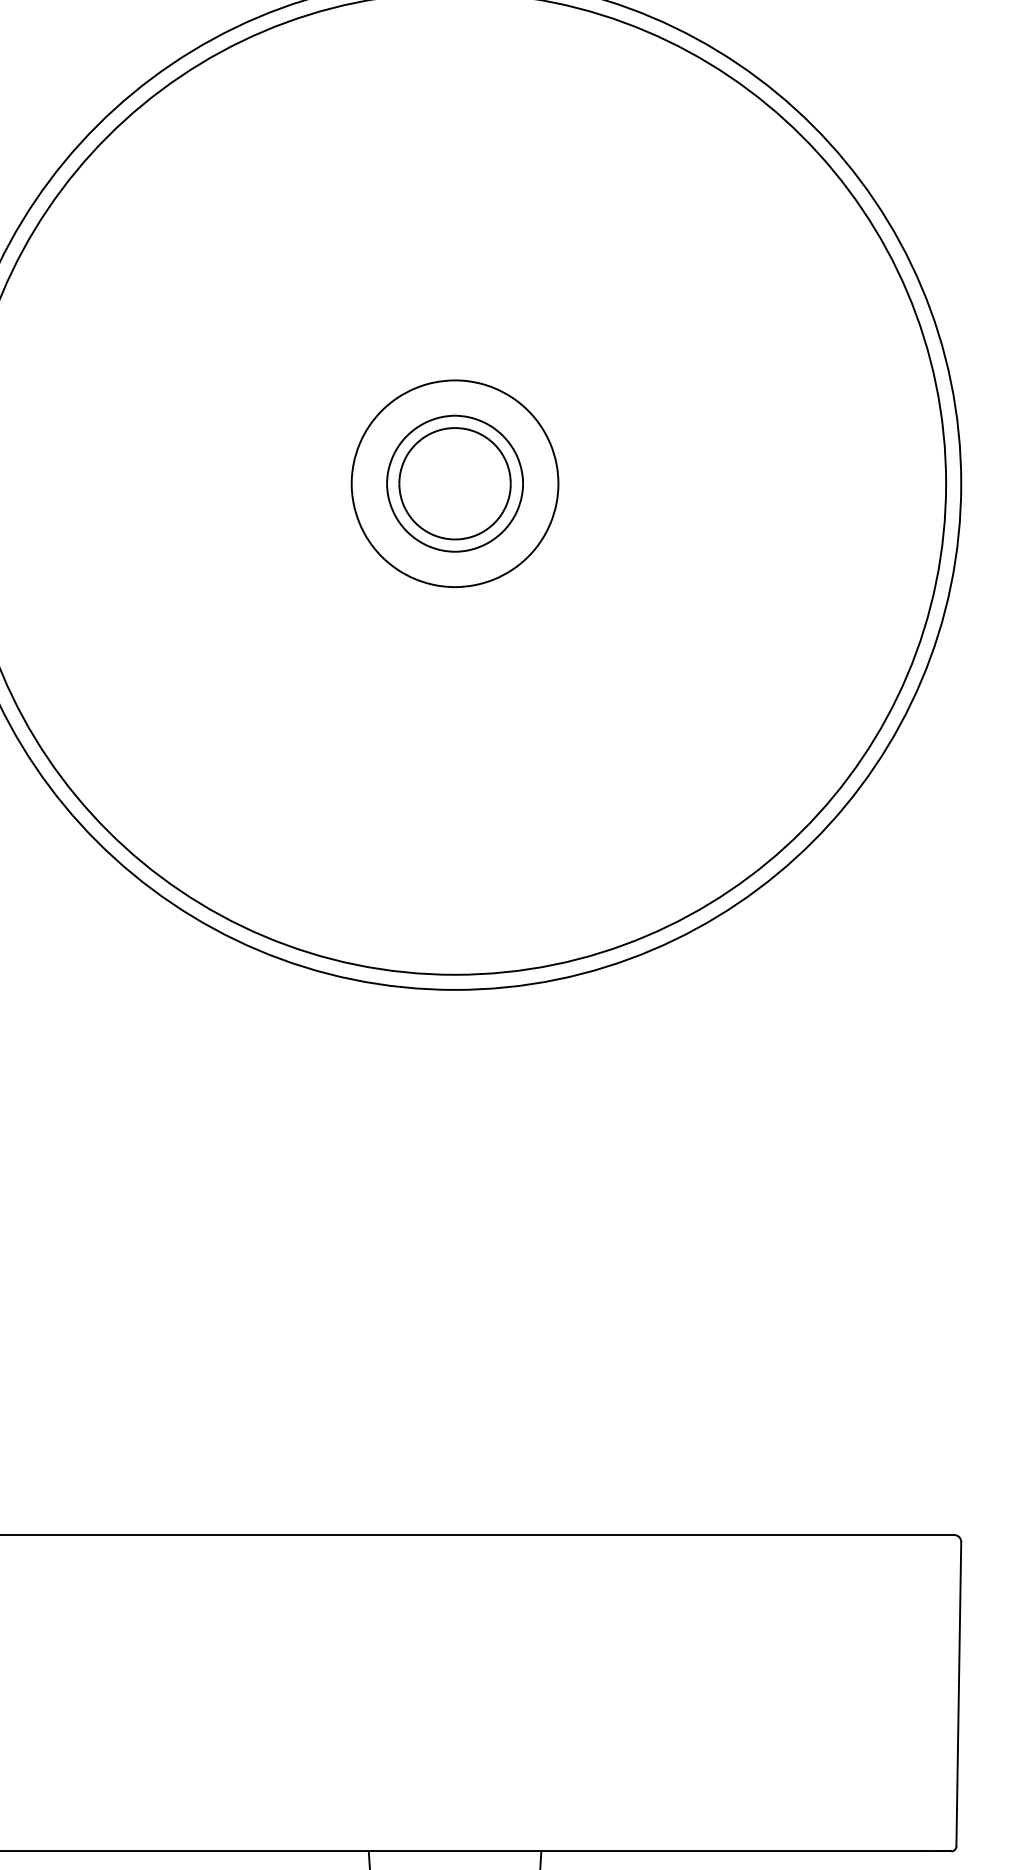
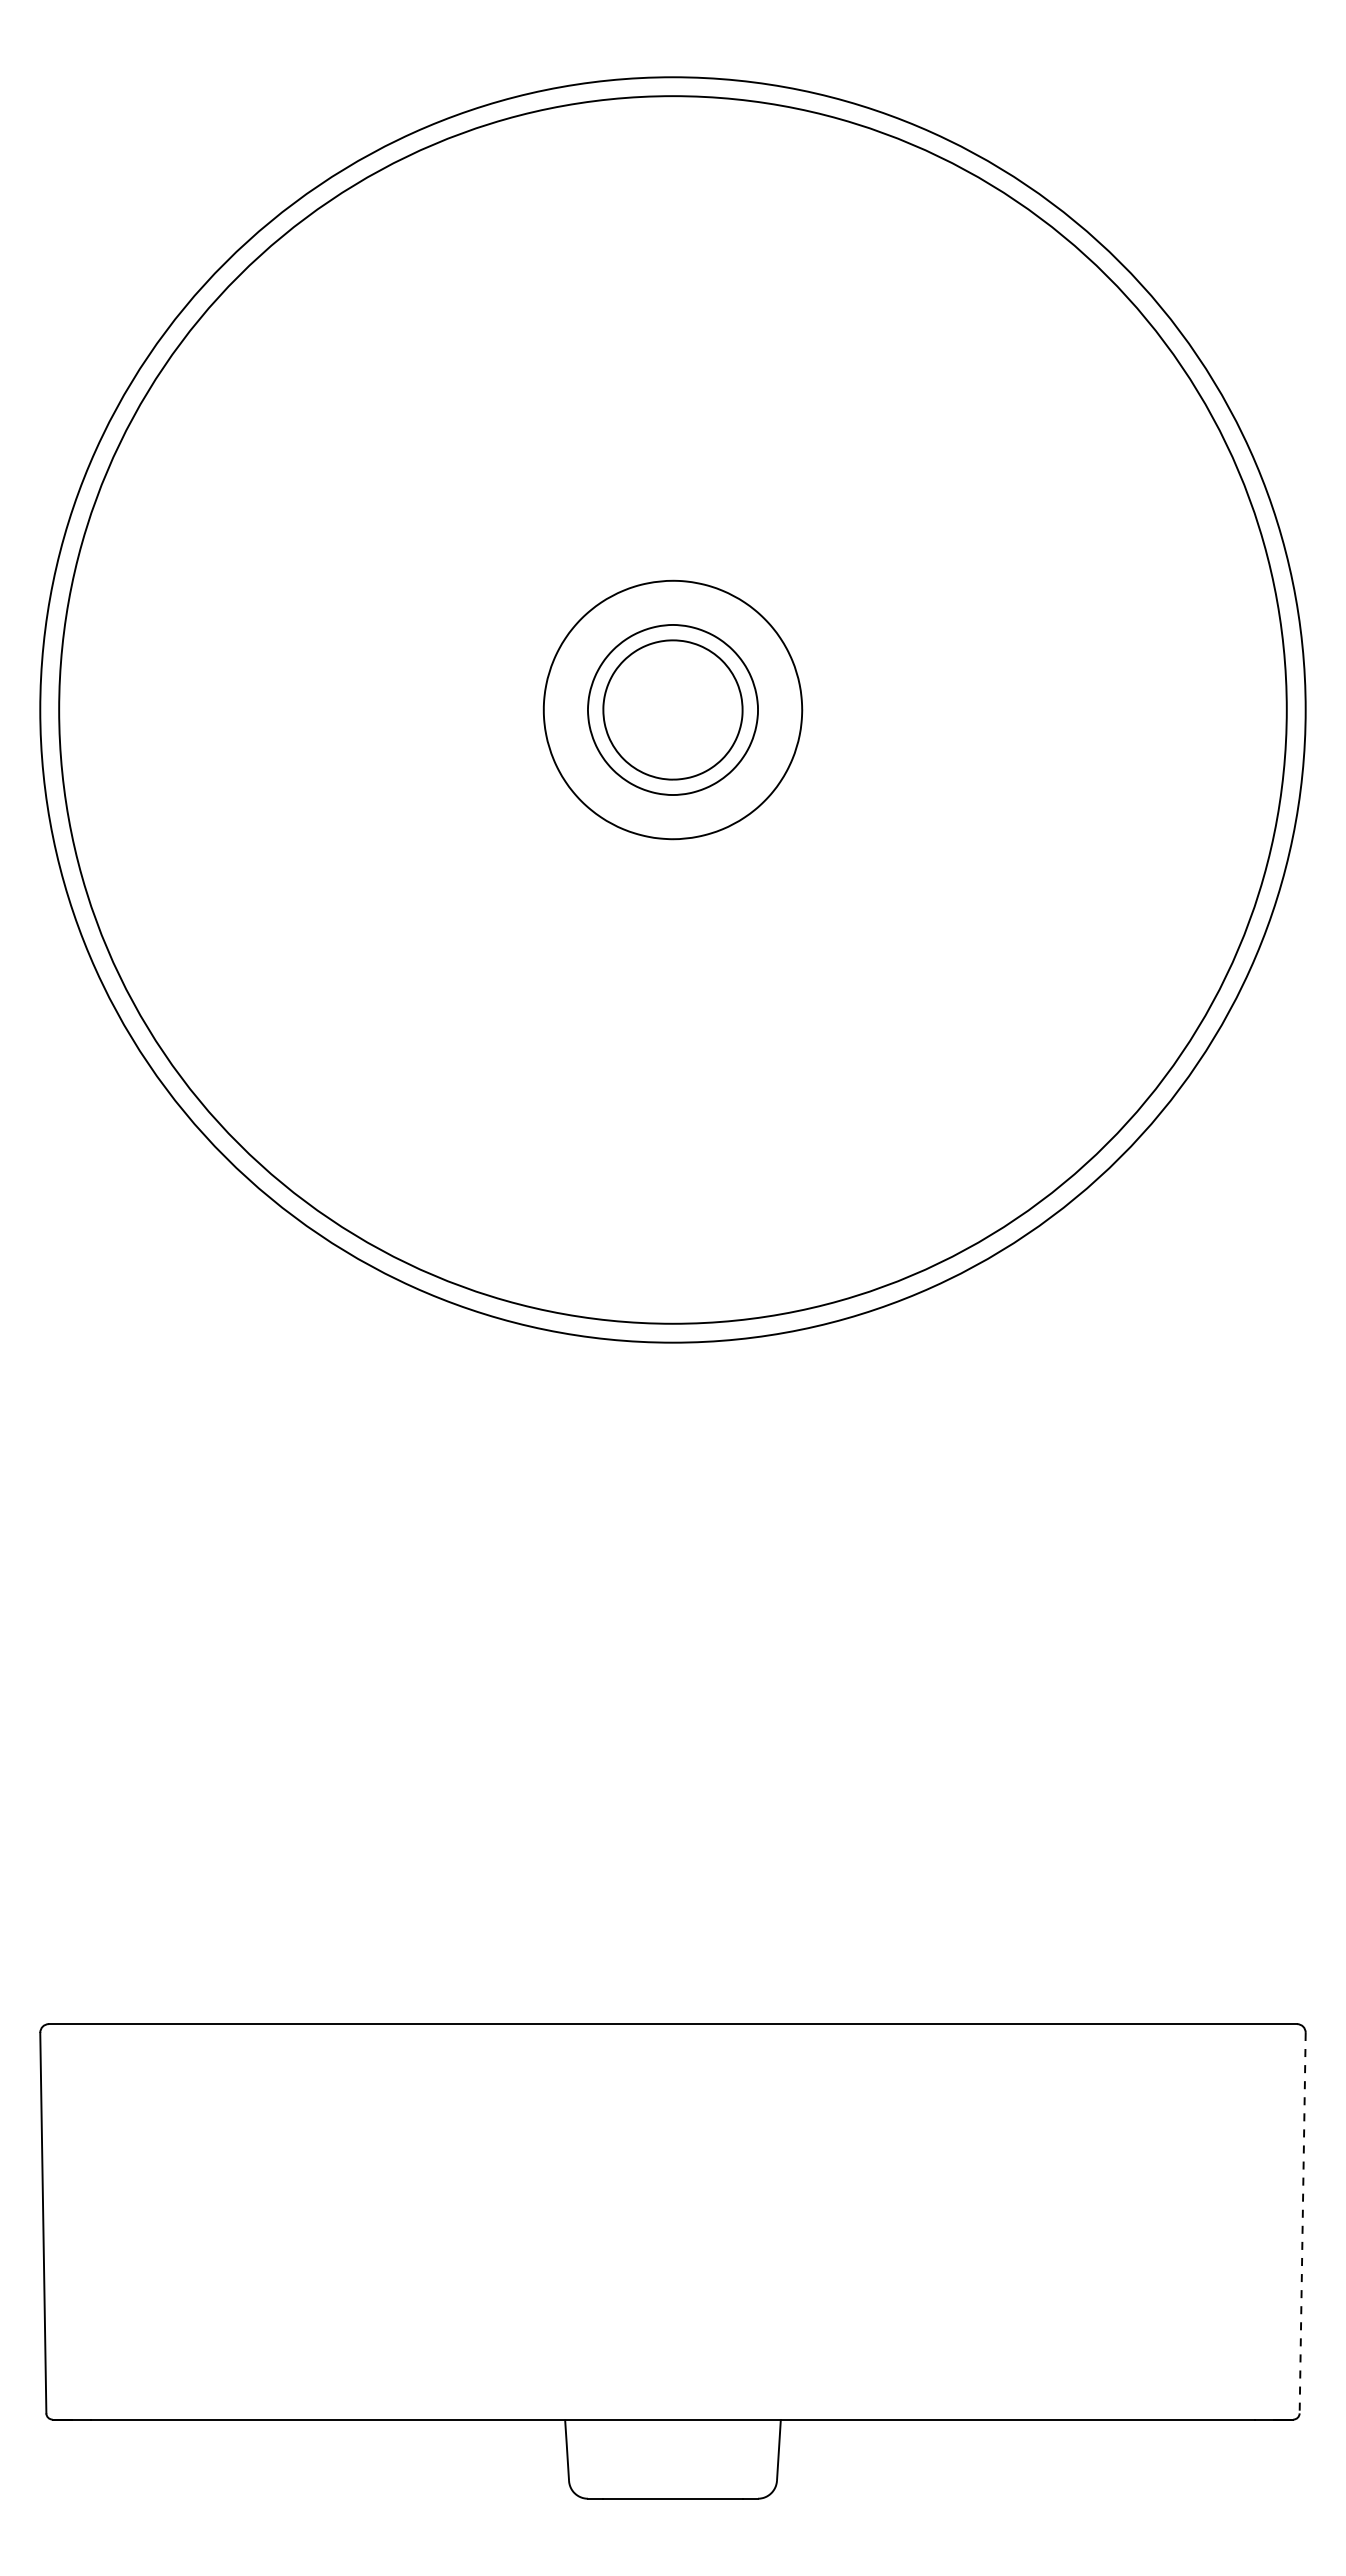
line: (958, 1694) -> (1302, 2223), solid -> dashed

